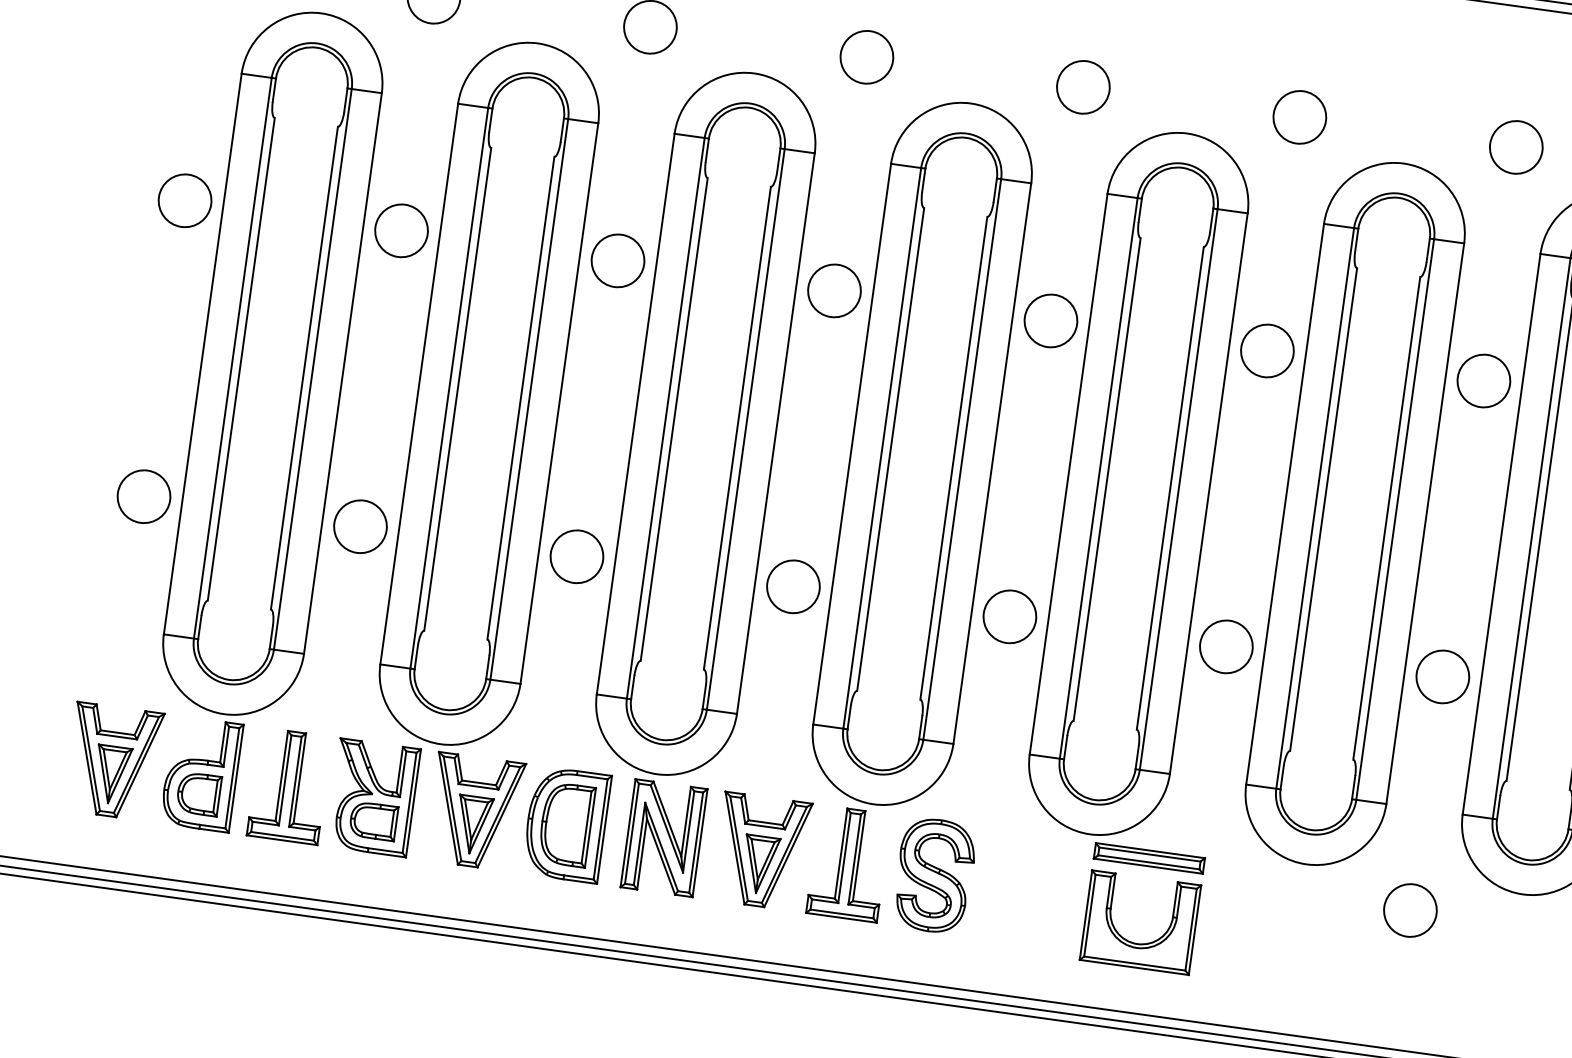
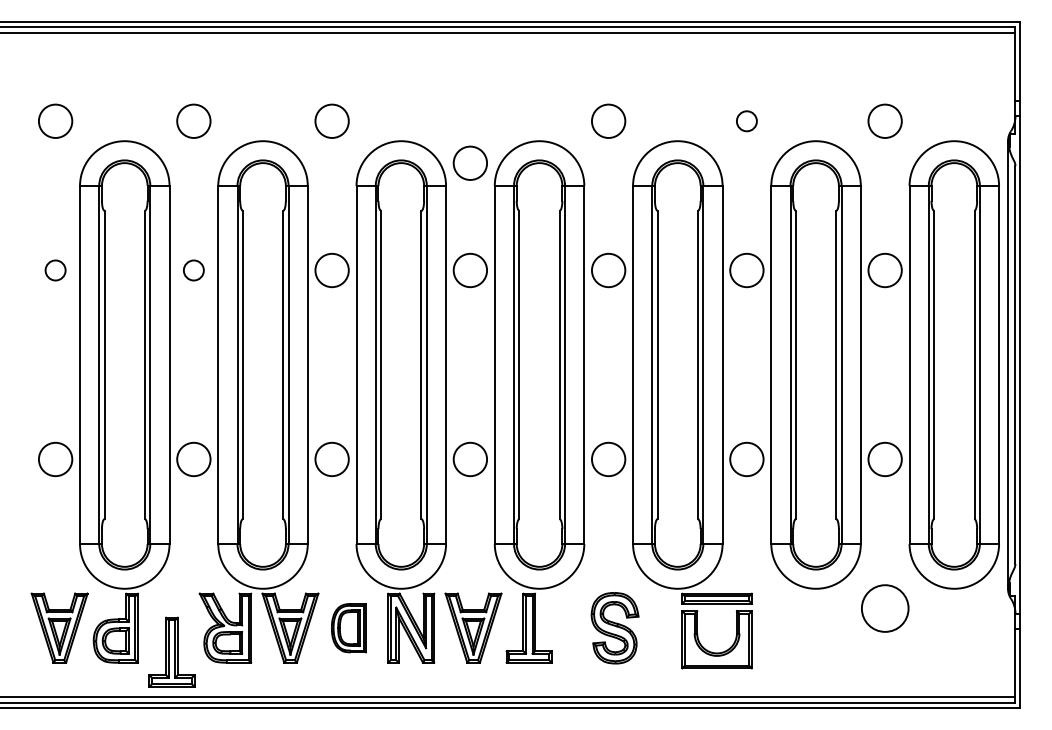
circle: (865, 55) -> (469, 162), moved
circle: (1299, 116) -> (746, 120), size x0.6
circle: (184, 200) -> (55, 270), size x0.6
circle: (400, 230) -> (193, 270), size x0.6
part: (288, 784) -> (171, 651), moved
part: (566, 823) -> (348, 627), size x0.7
part: (933, 876) -> (614, 628), moved
circle: (1409, 910) -> (884, 608), size x1.4

